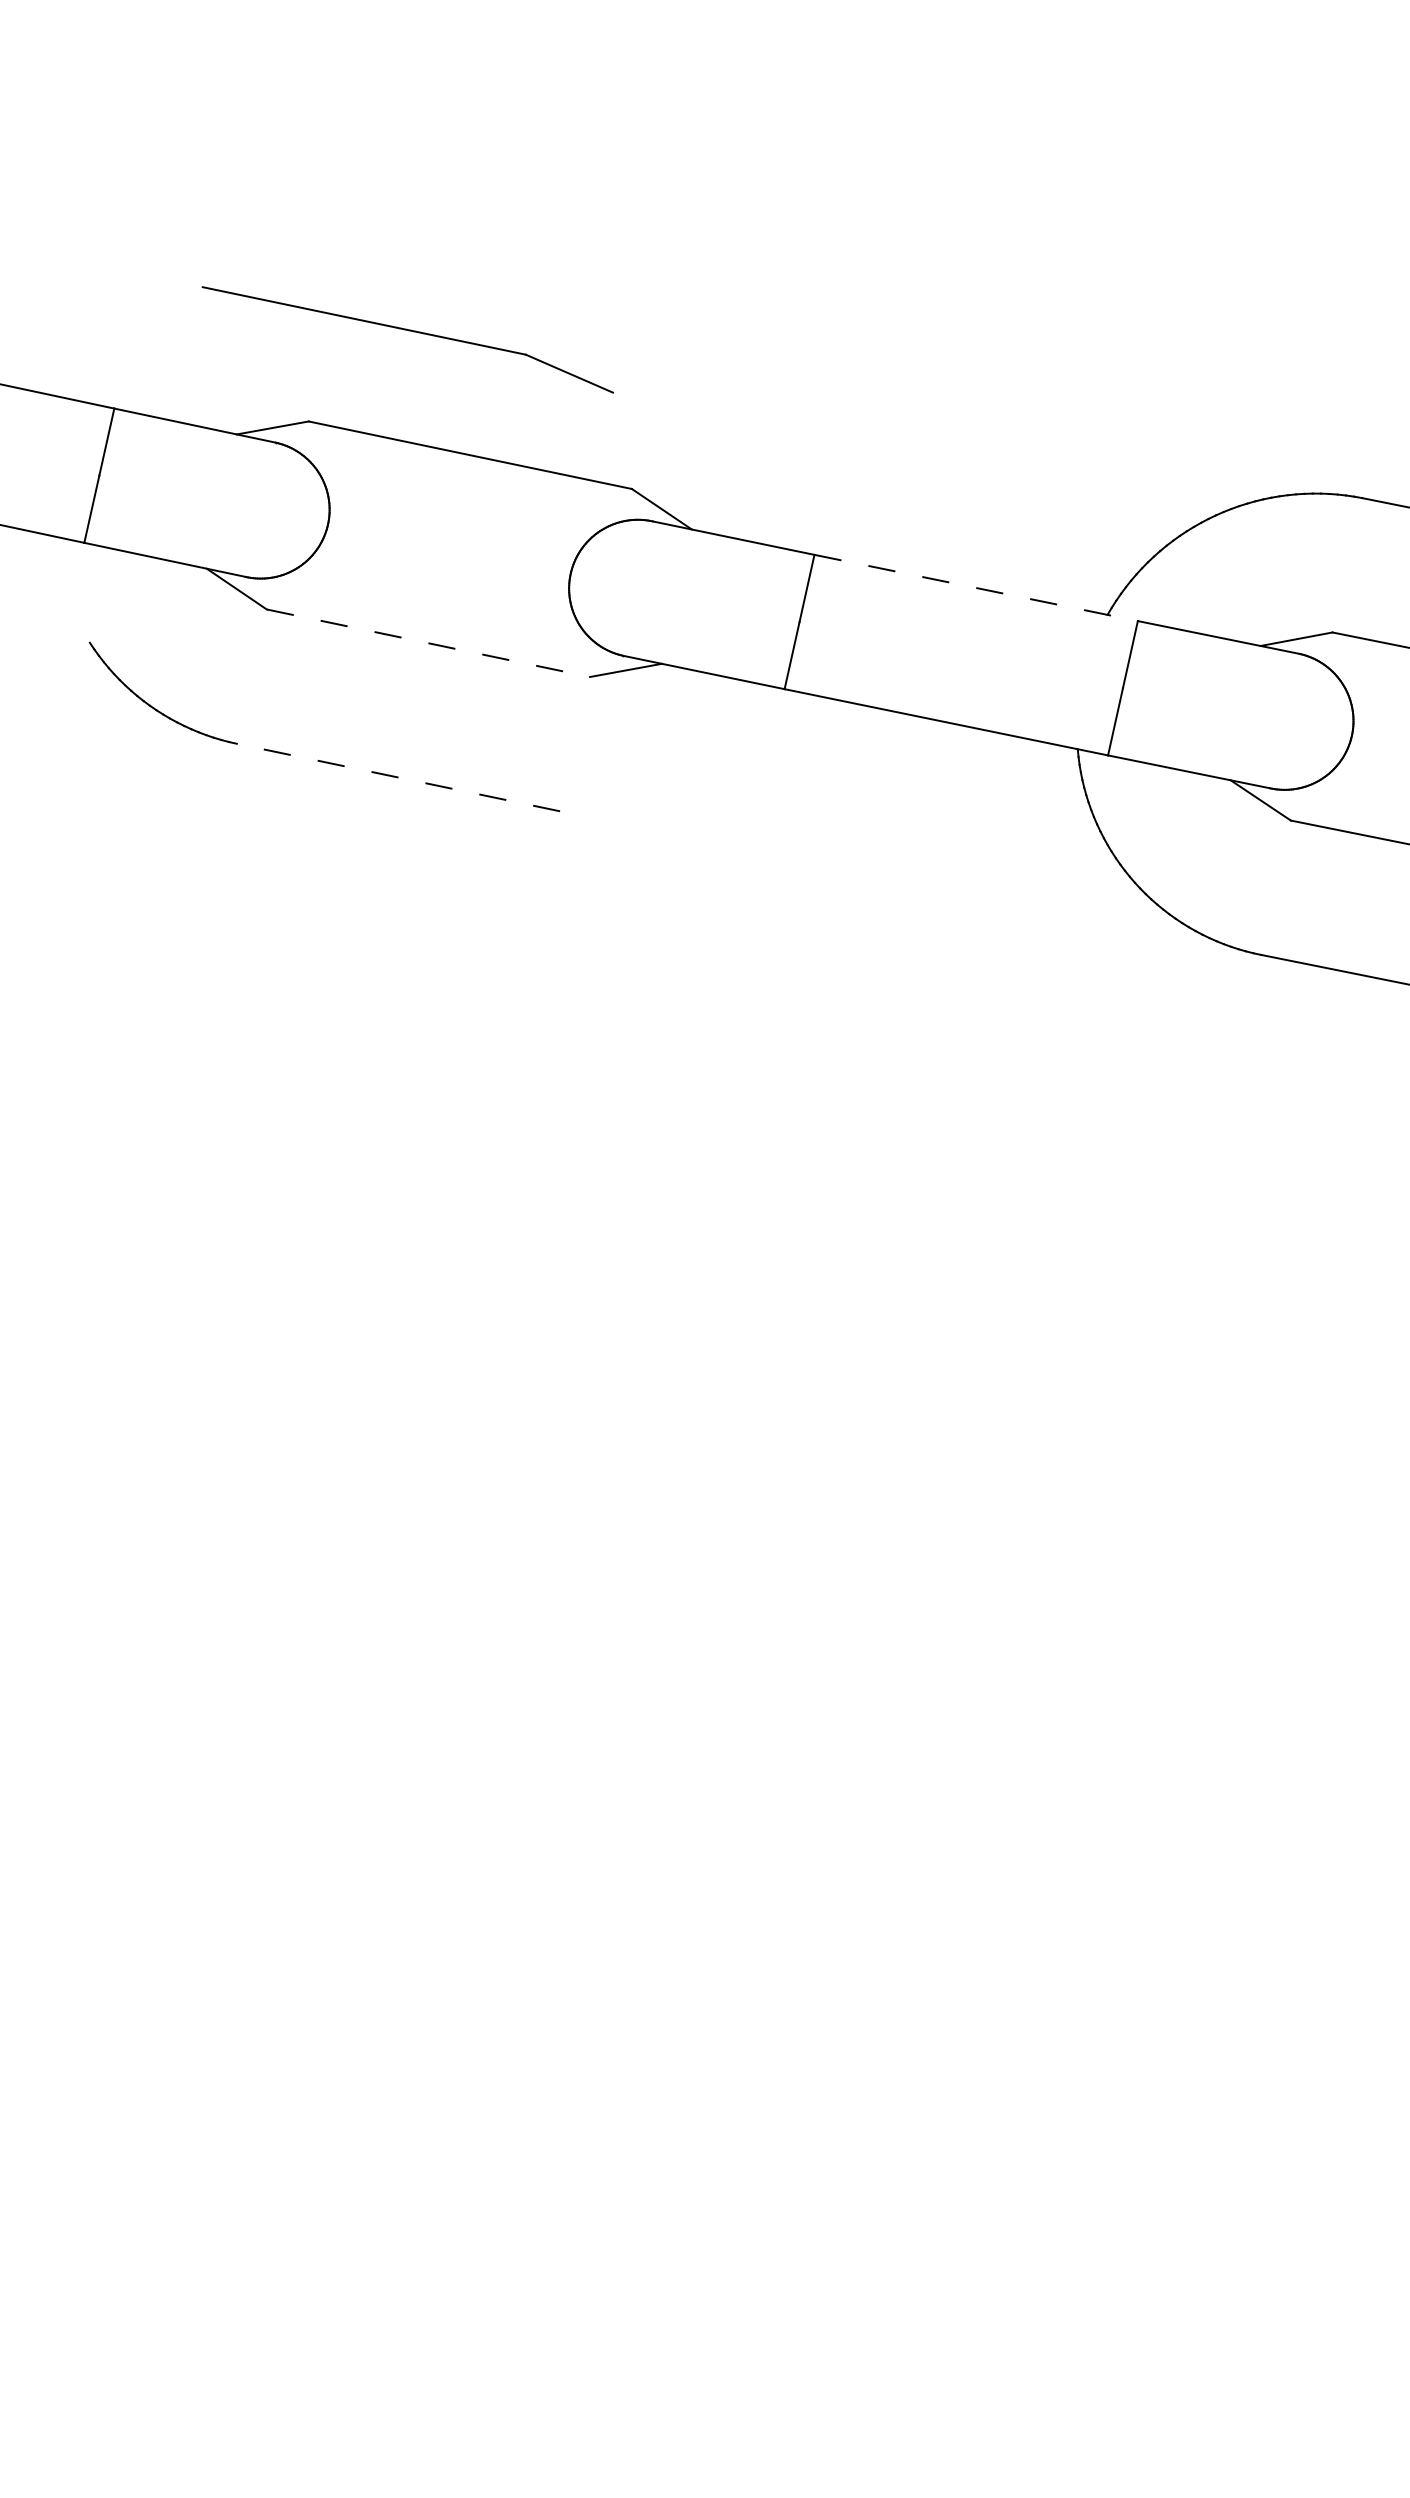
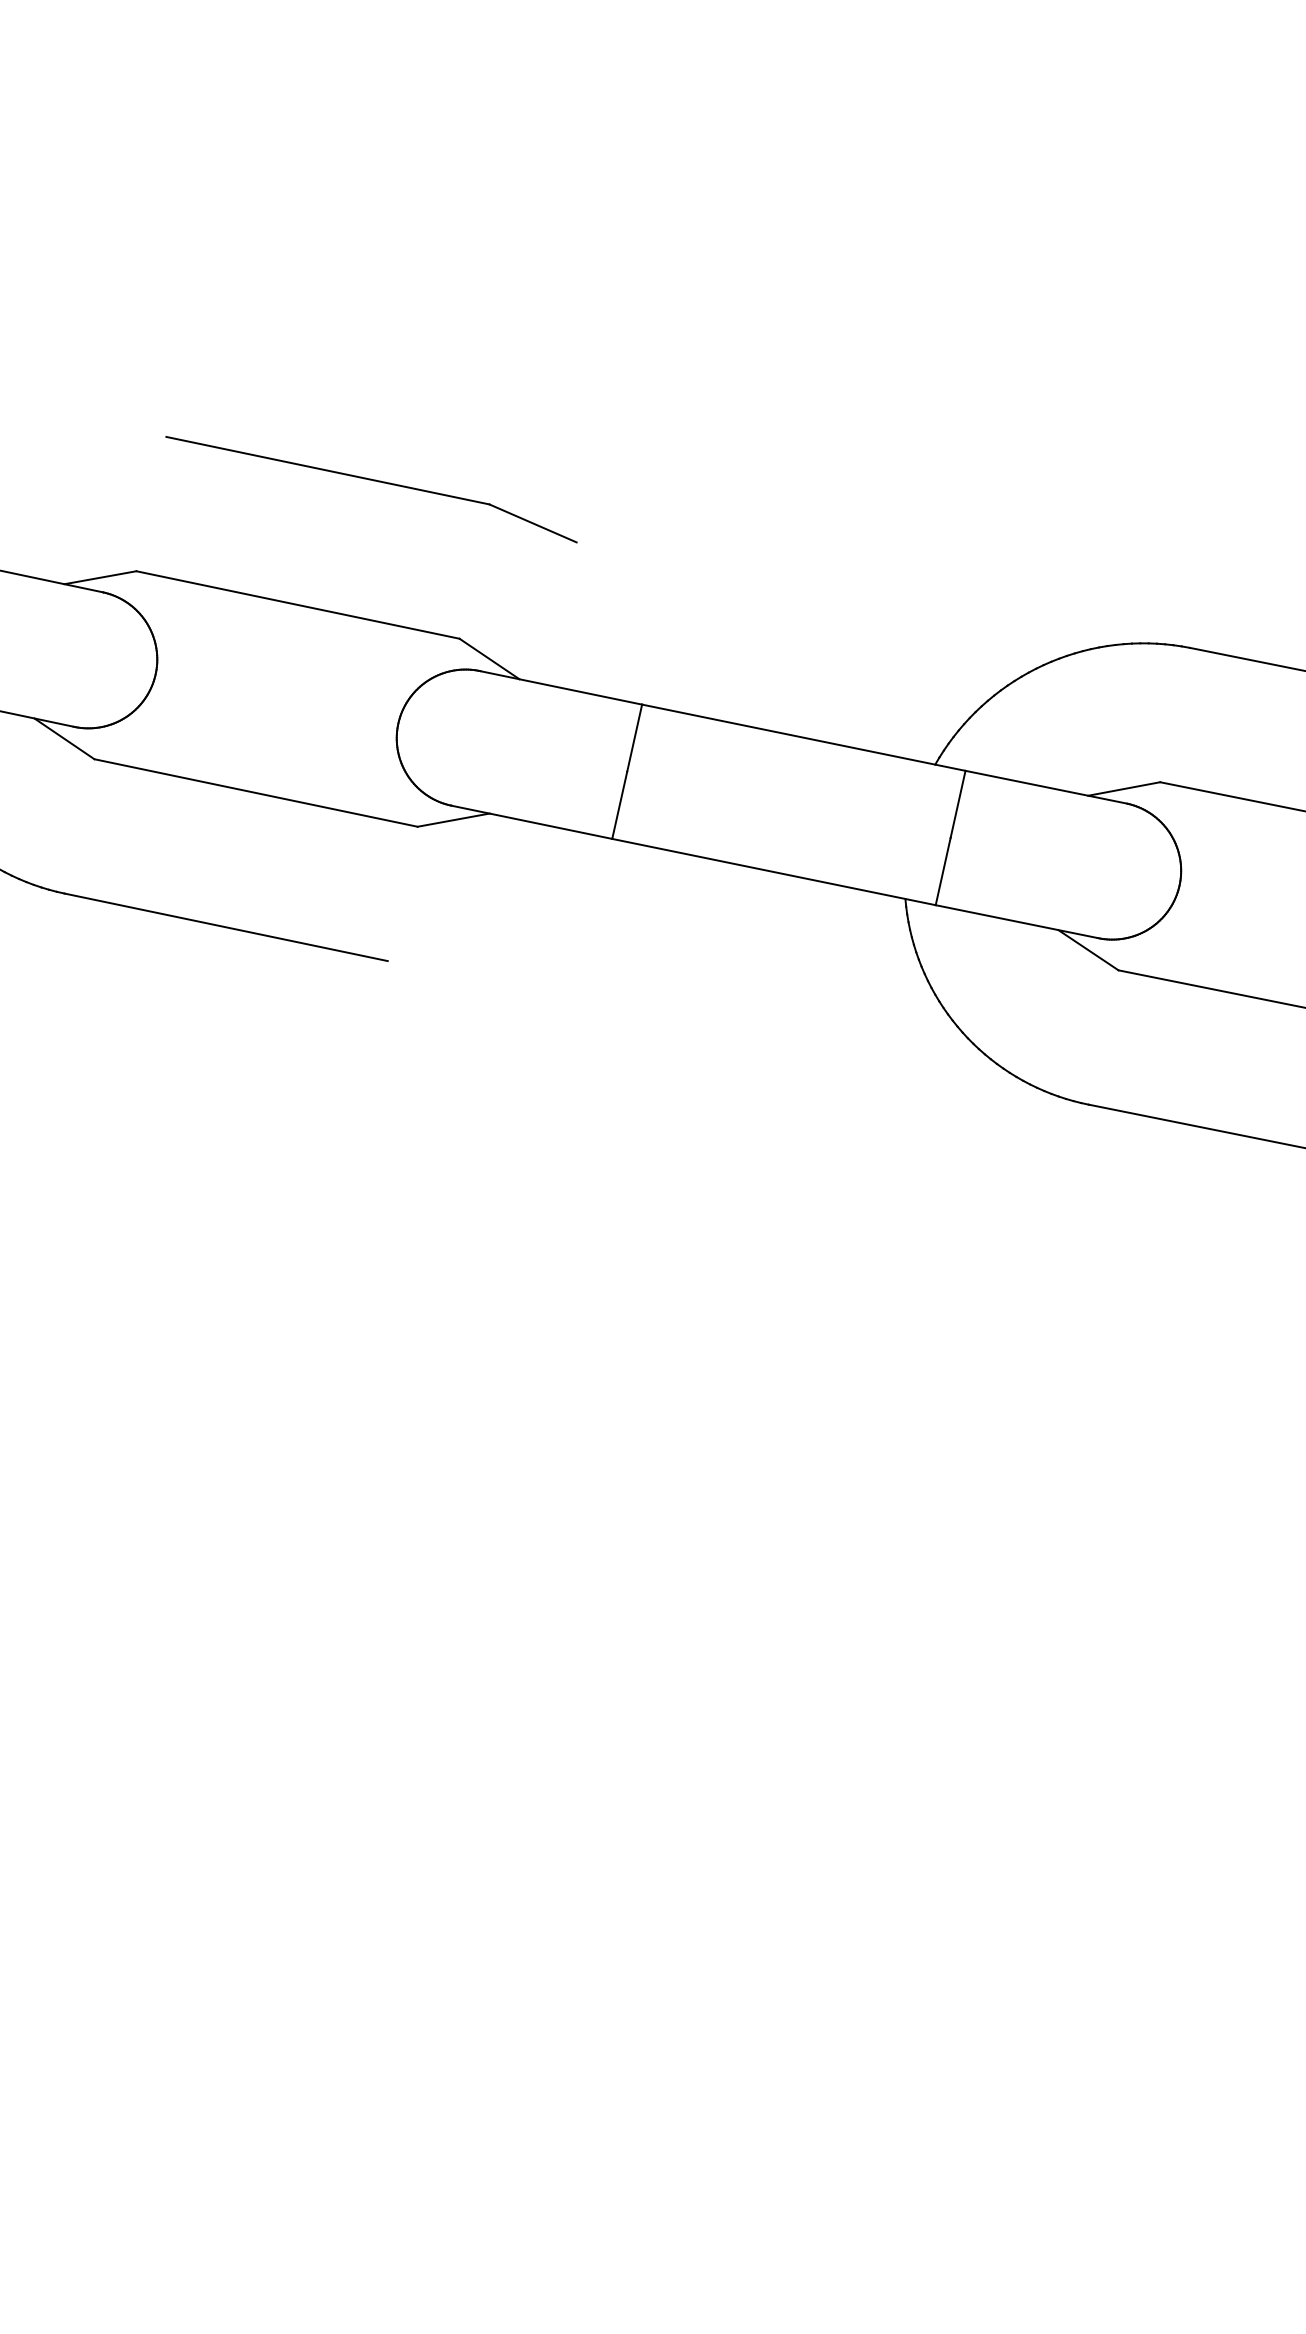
part: (408, 331) -> (372, 481), moved
line: (976, 588) -> (804, 738), dashed -> solid
line: (428, 643) -> (256, 793), dashed -> solid
line: (397, 777) -> (225, 927), dashed -> solid

